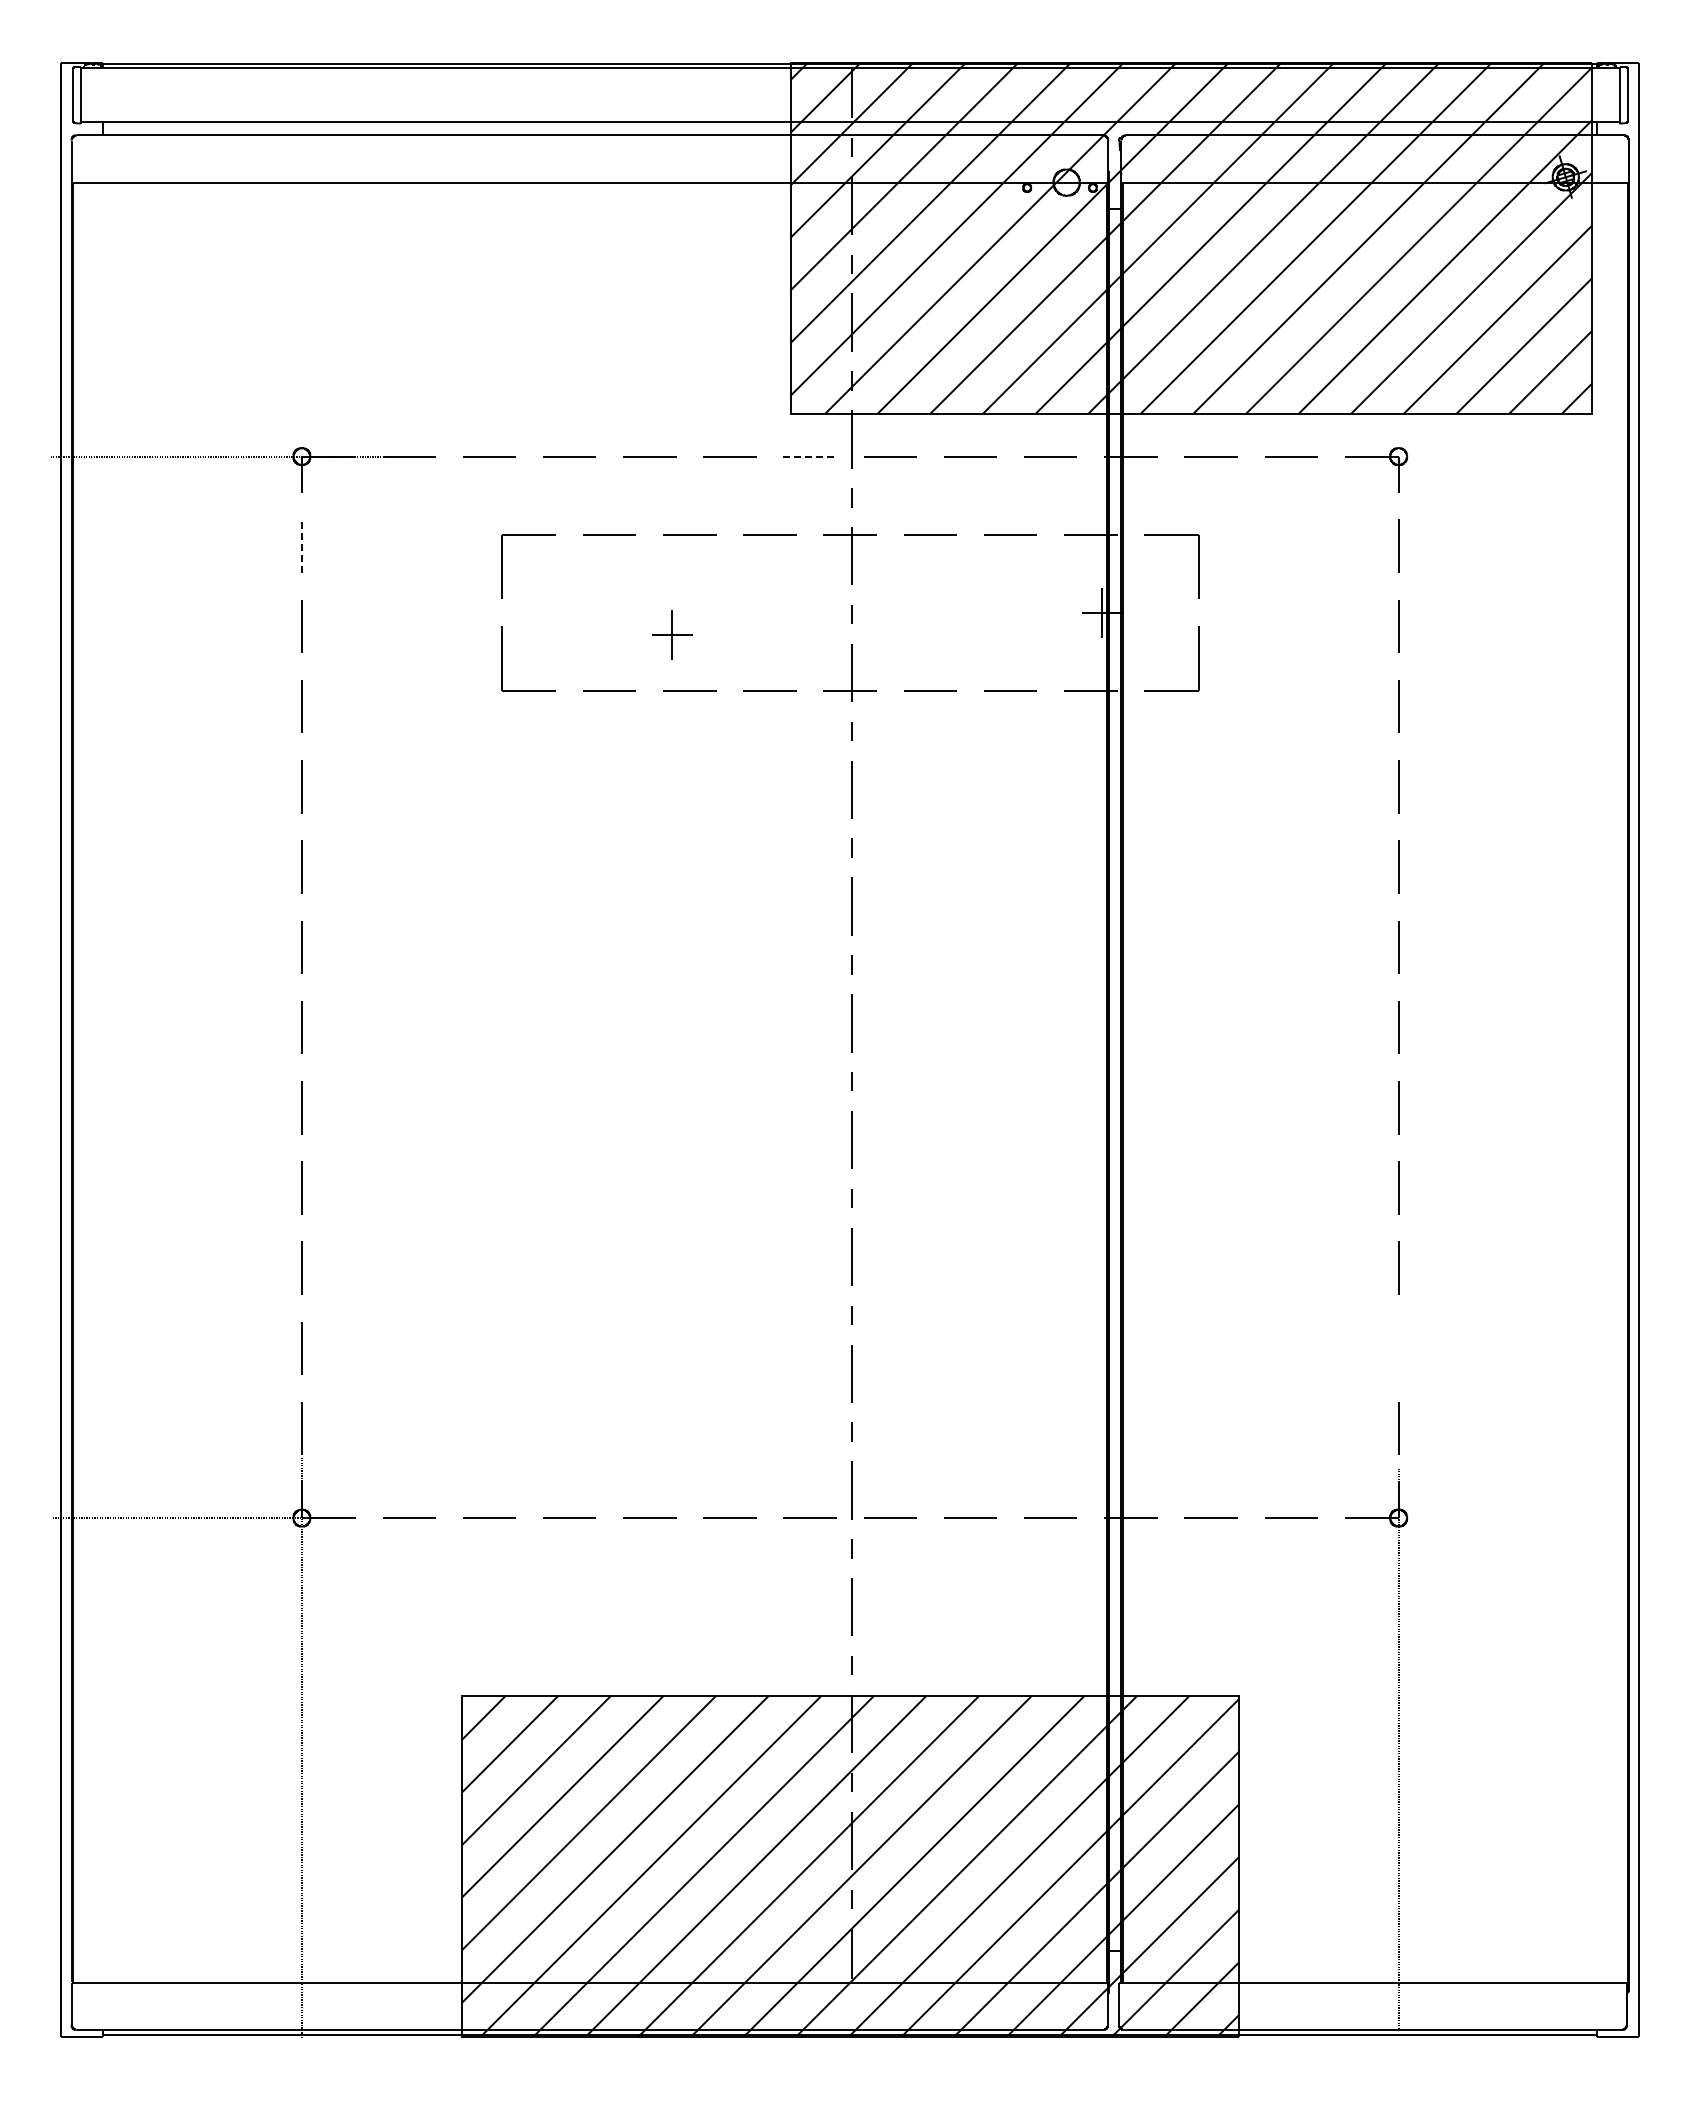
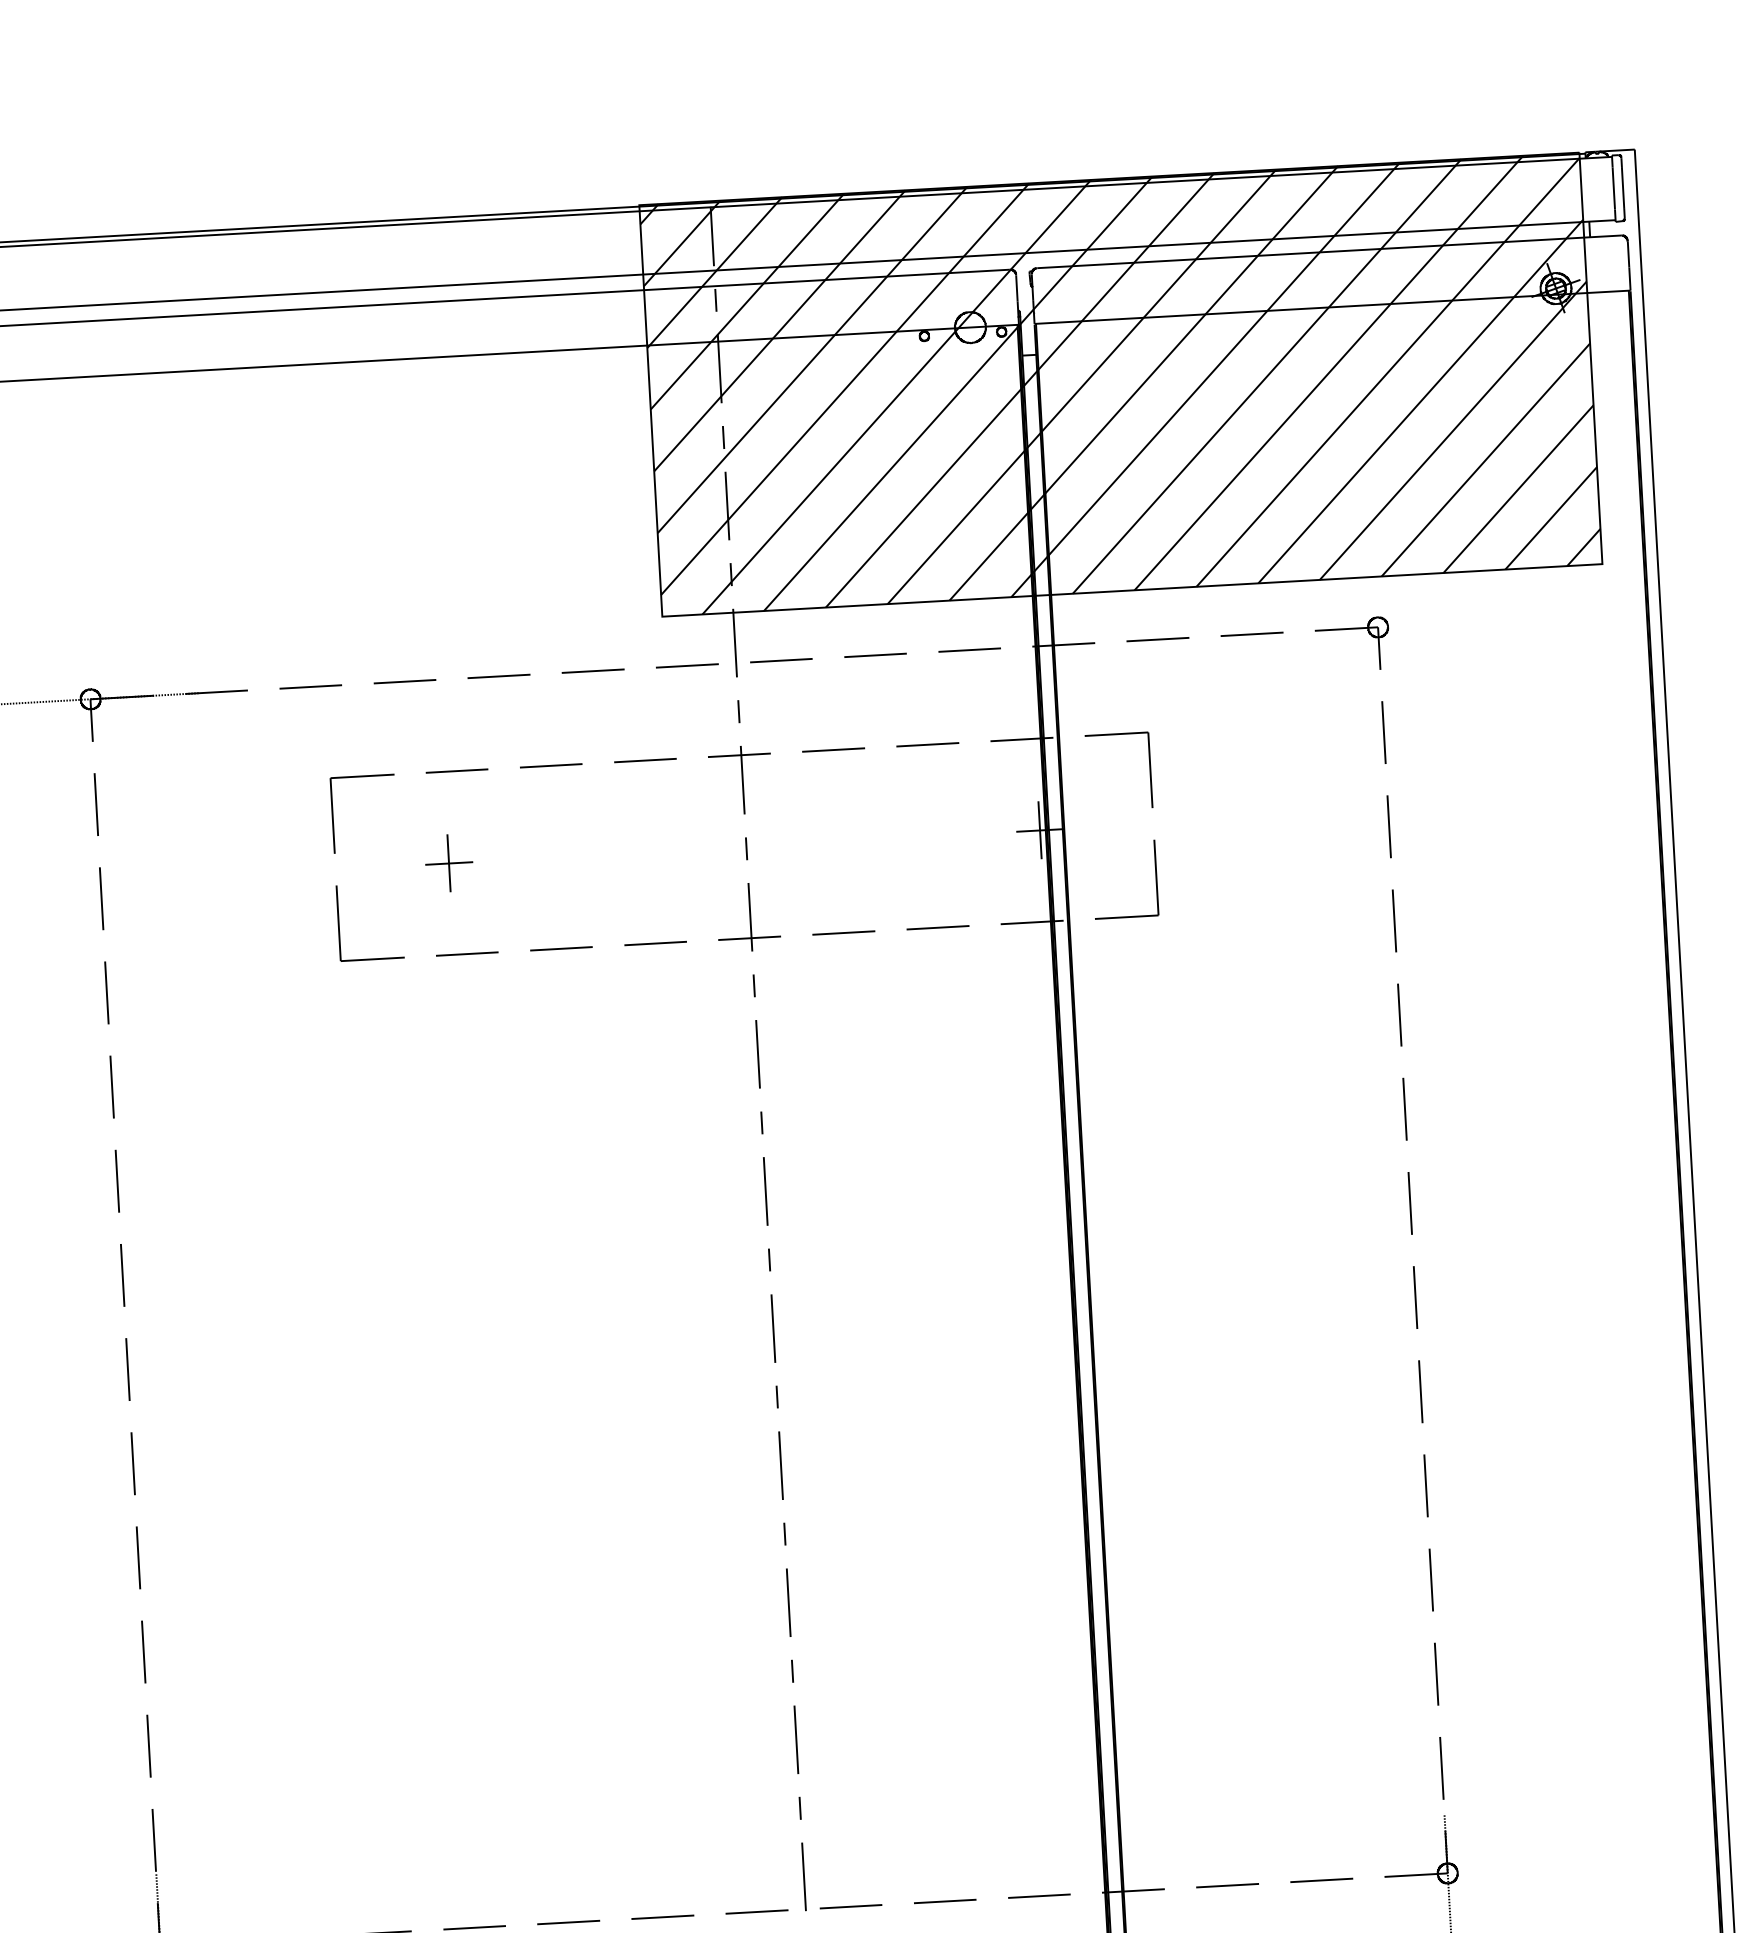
line: (810, 456) -> (687, 665), dashed -> solid
line: (301, 546) -> (96, 804), dashed -> solid
part: (672, 634) -> (449, 862), moved
line: (1398, 1348) -> (1436, 1674), added

